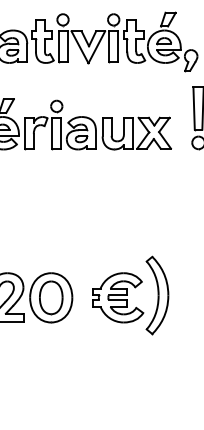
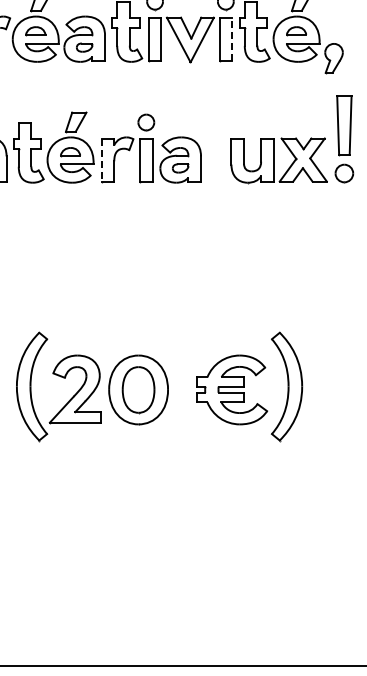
line: (118, 46) -> (232, 39), solid -> dashed
line: (24, 133) -> (101, 160), solid -> dashed
part: (136, 133) -> (278, 160), moved

